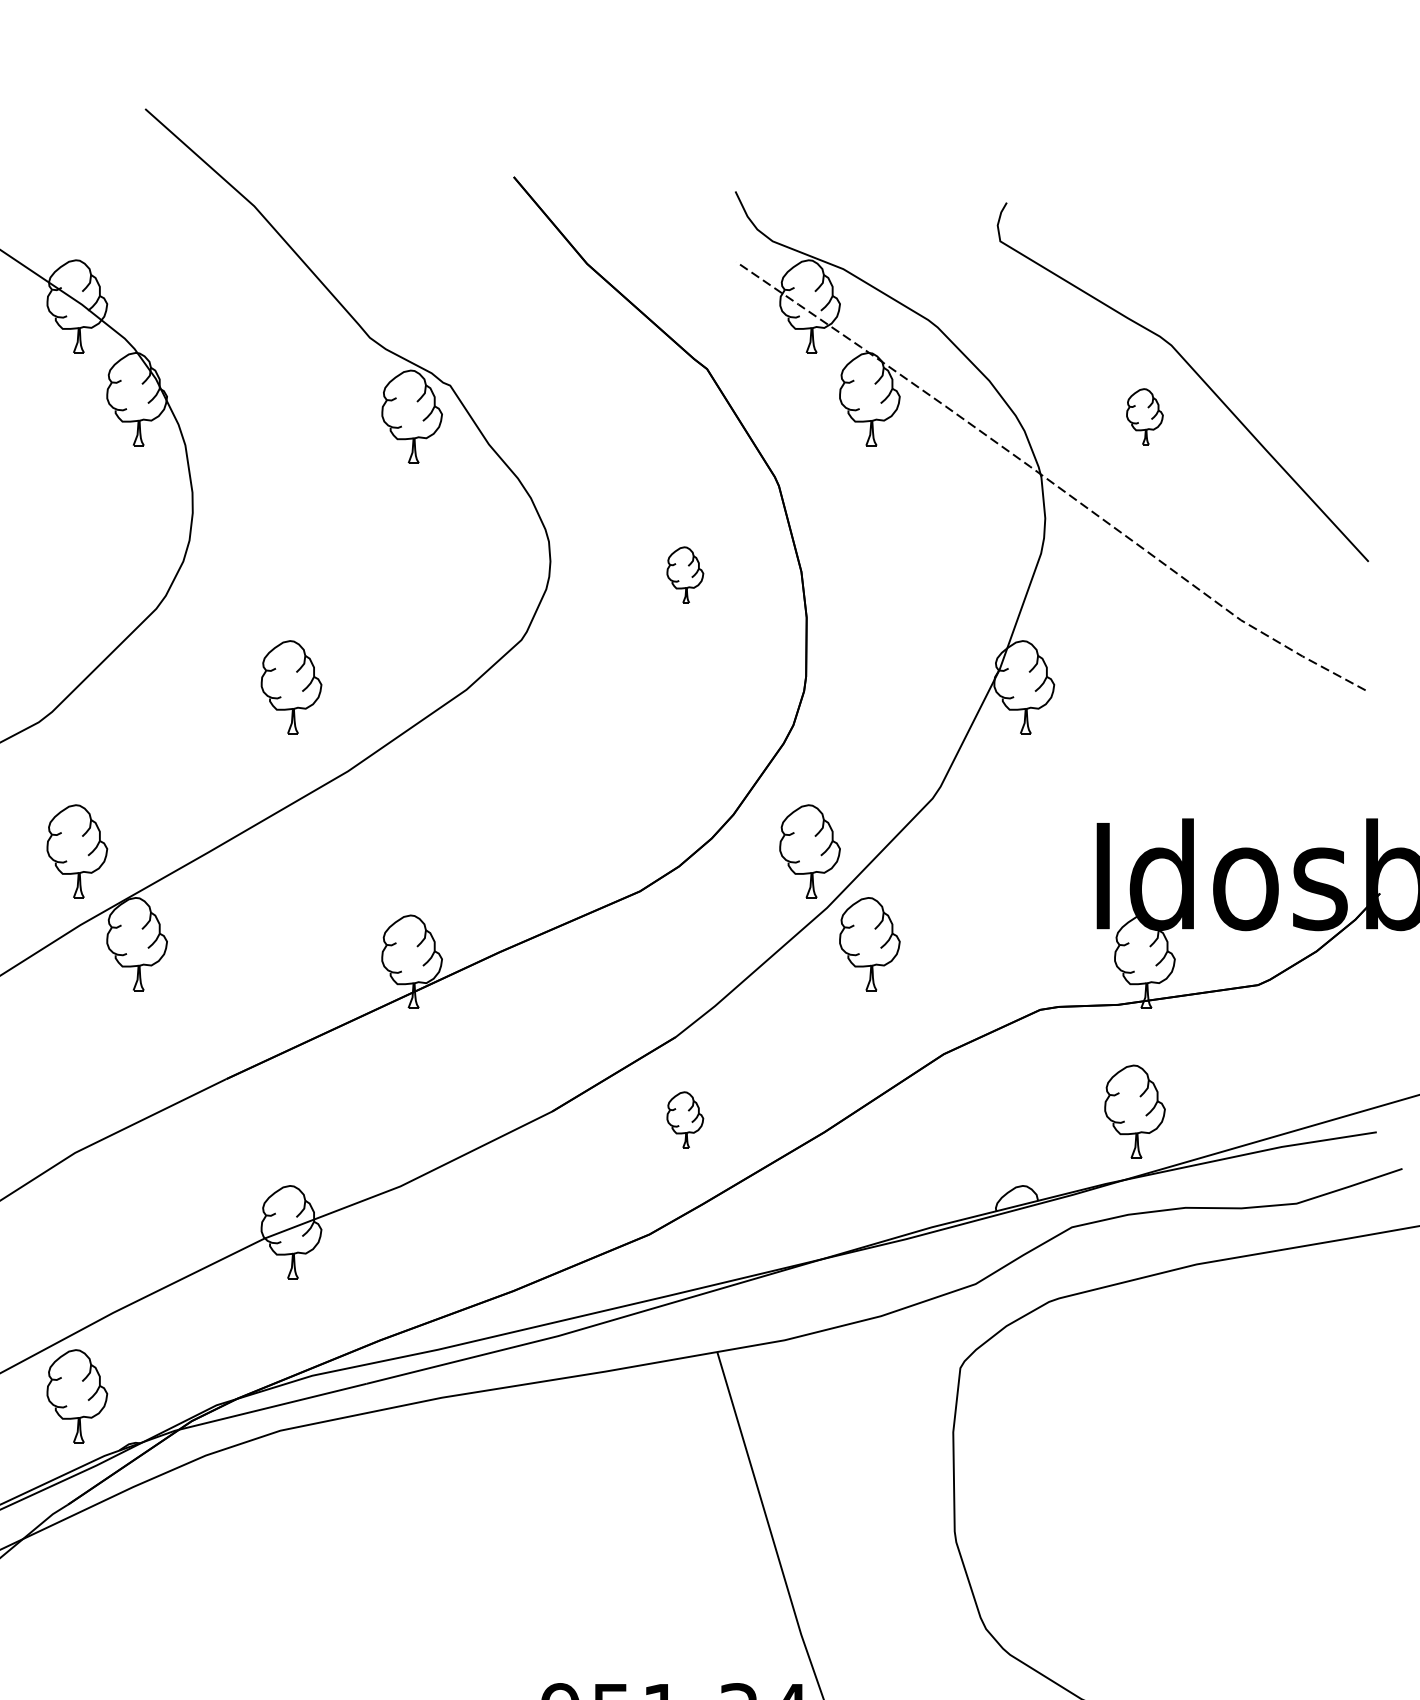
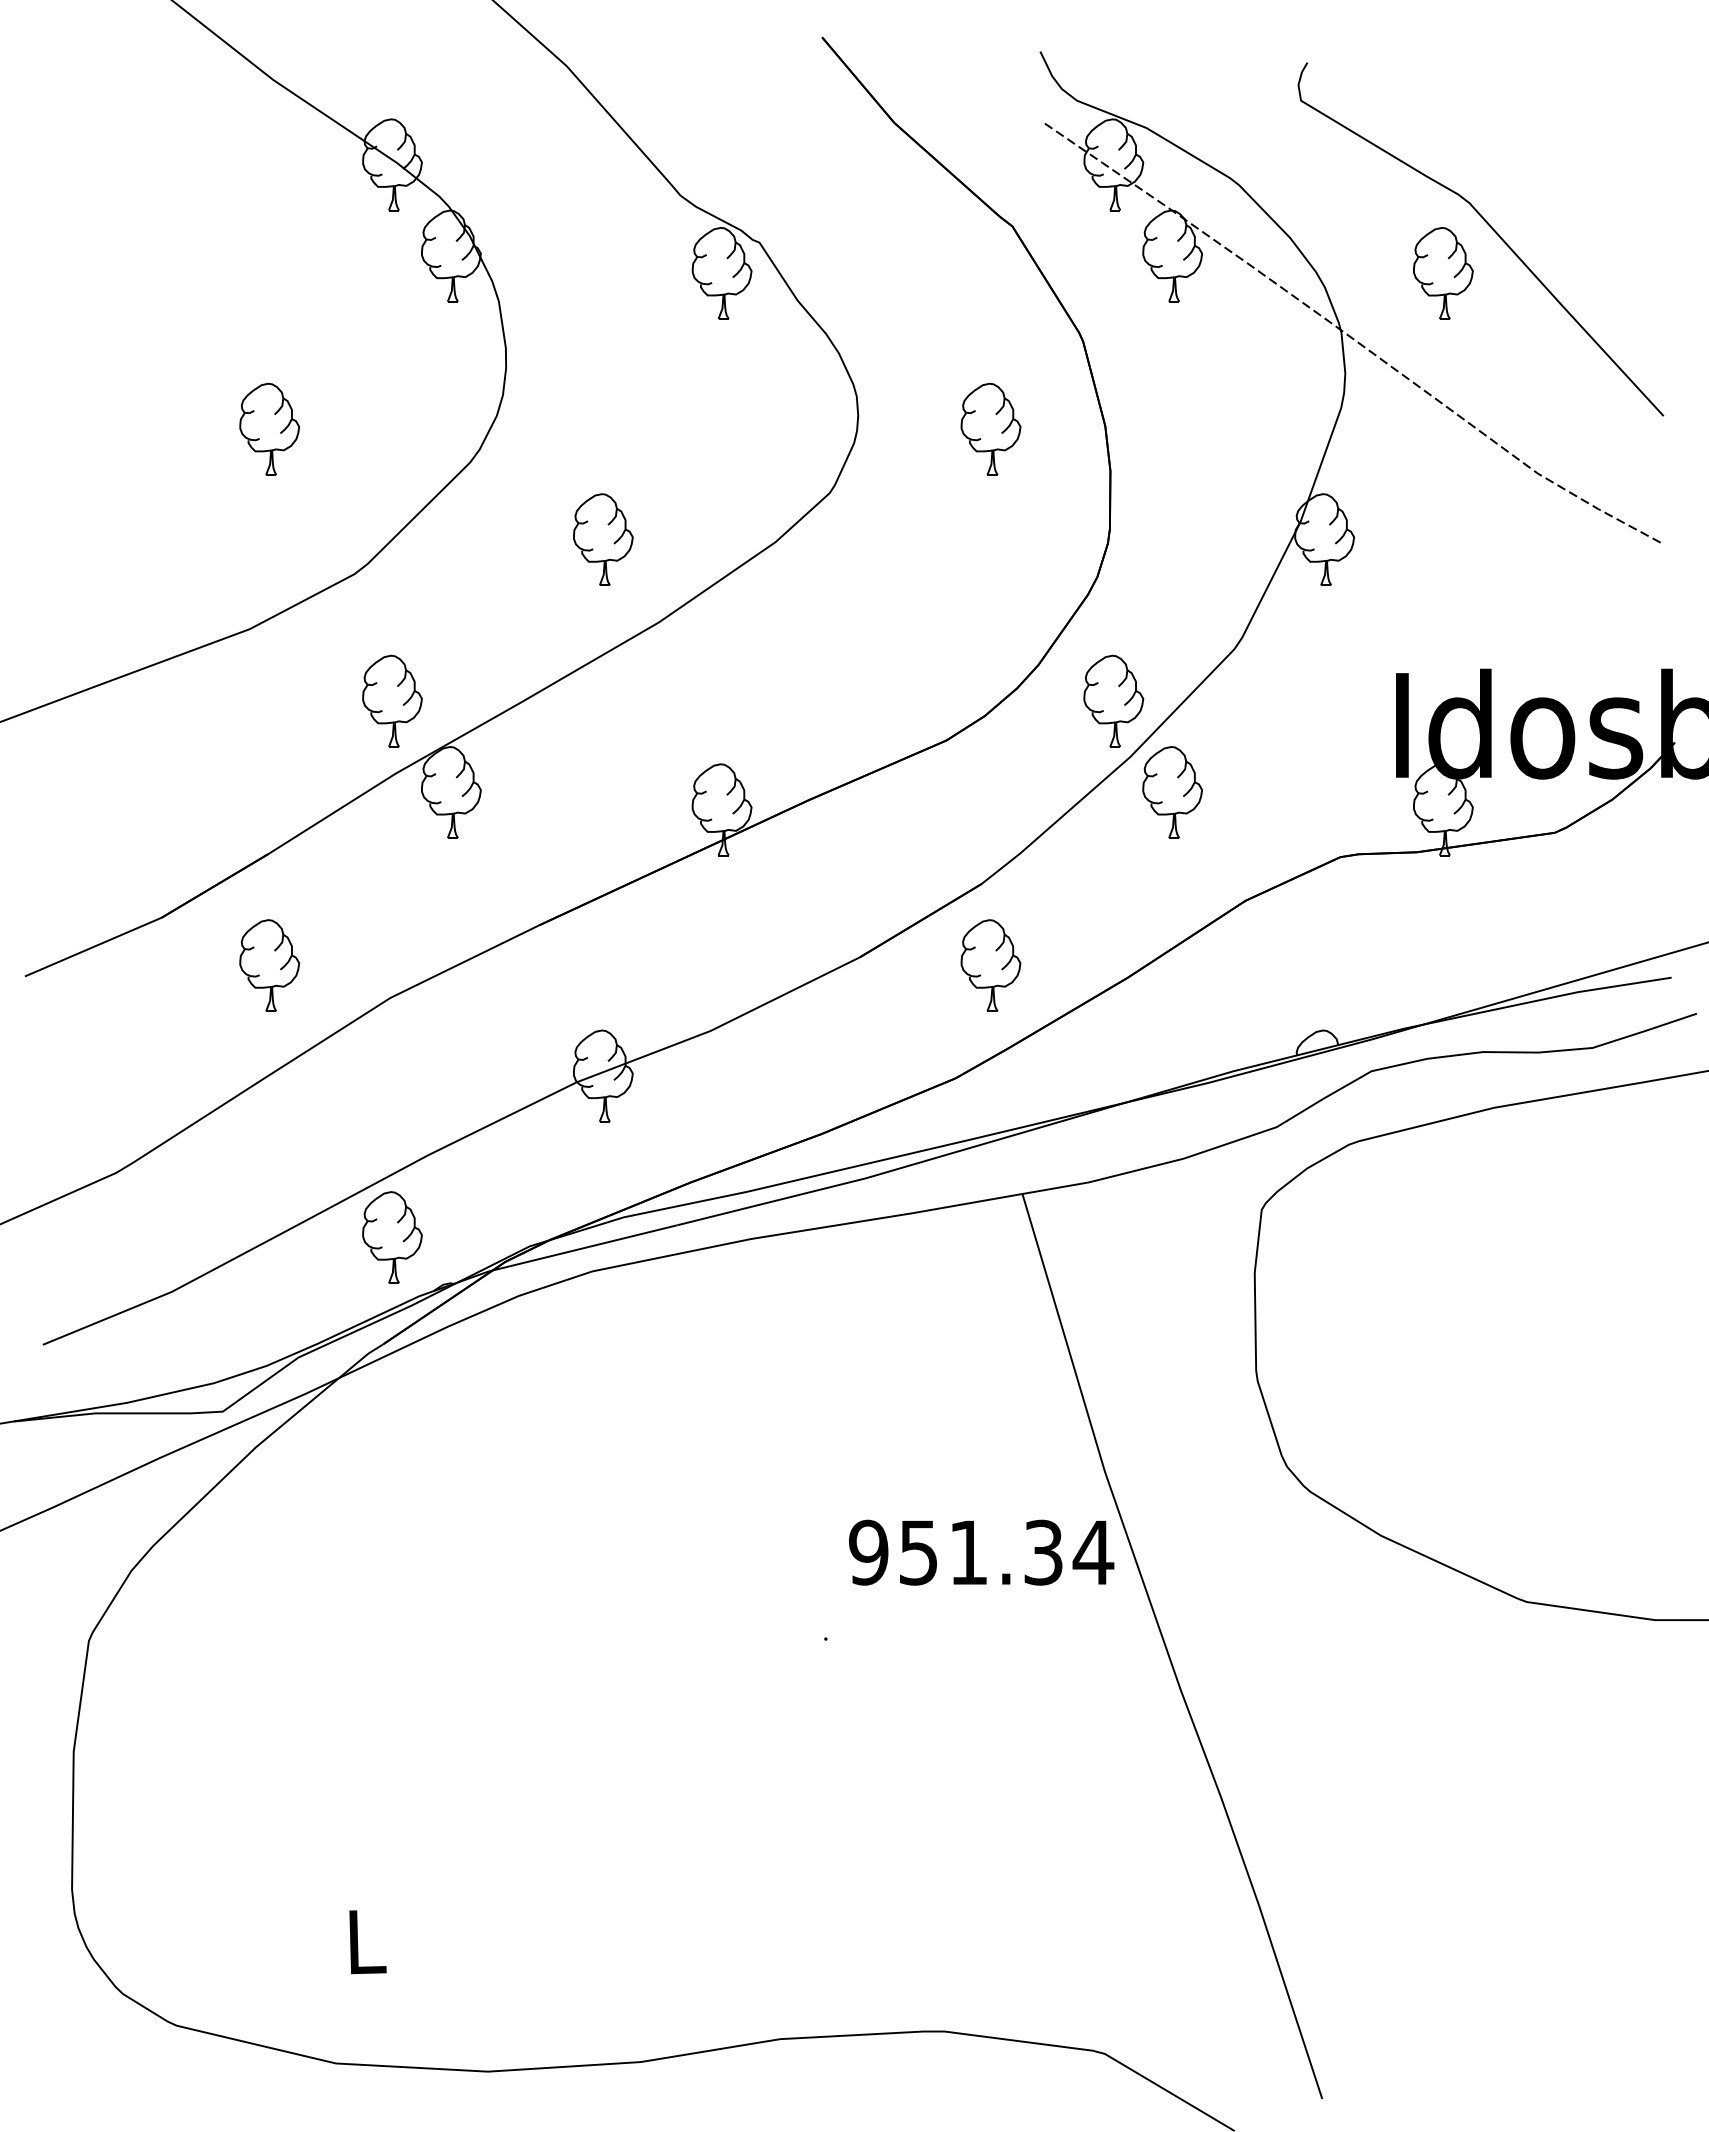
part: (1145, 416) -> (1443, 273), size x1.67
part: (684, 574) -> (990, 428), size x1.67
part: (1134, 1111) -> (1433, 957), removed
part: (684, 1119) -> (990, 965), size x1.67

